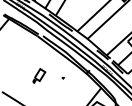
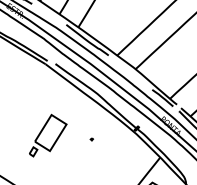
part: (39, 75) -> (49, 134), size x1.67

